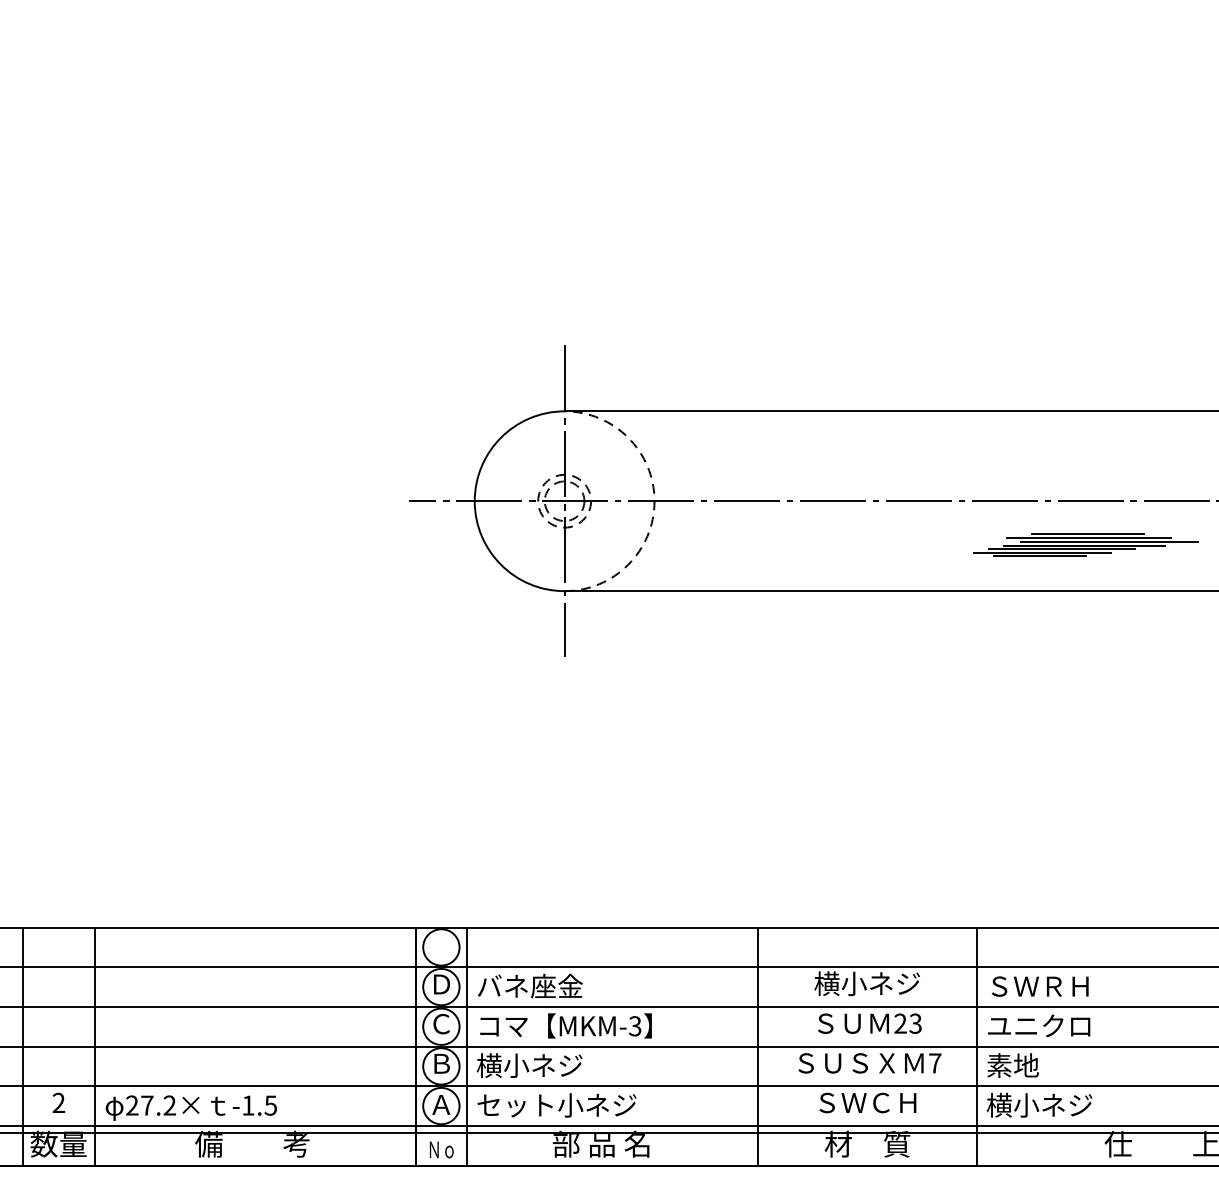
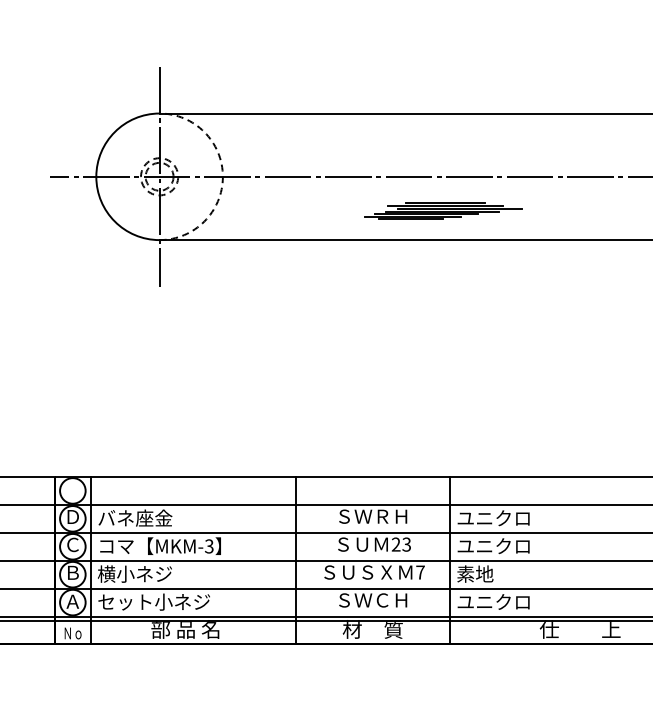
part: (1085, 544) -> (443, 210), moved
text: (866, 983) -> (372, 516), 横小ネジ -> ＳＷＲＨ
text: (1039, 985) -> (493, 517), ＳＷＲＨ -> ユニクロ
text: (1039, 1104) -> (493, 601), 横小ネジ -> ユニクロ

